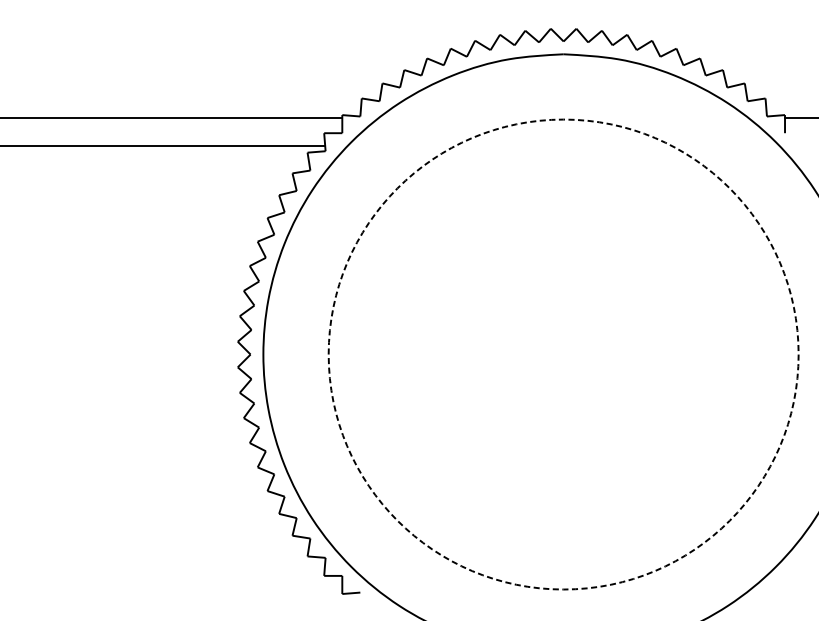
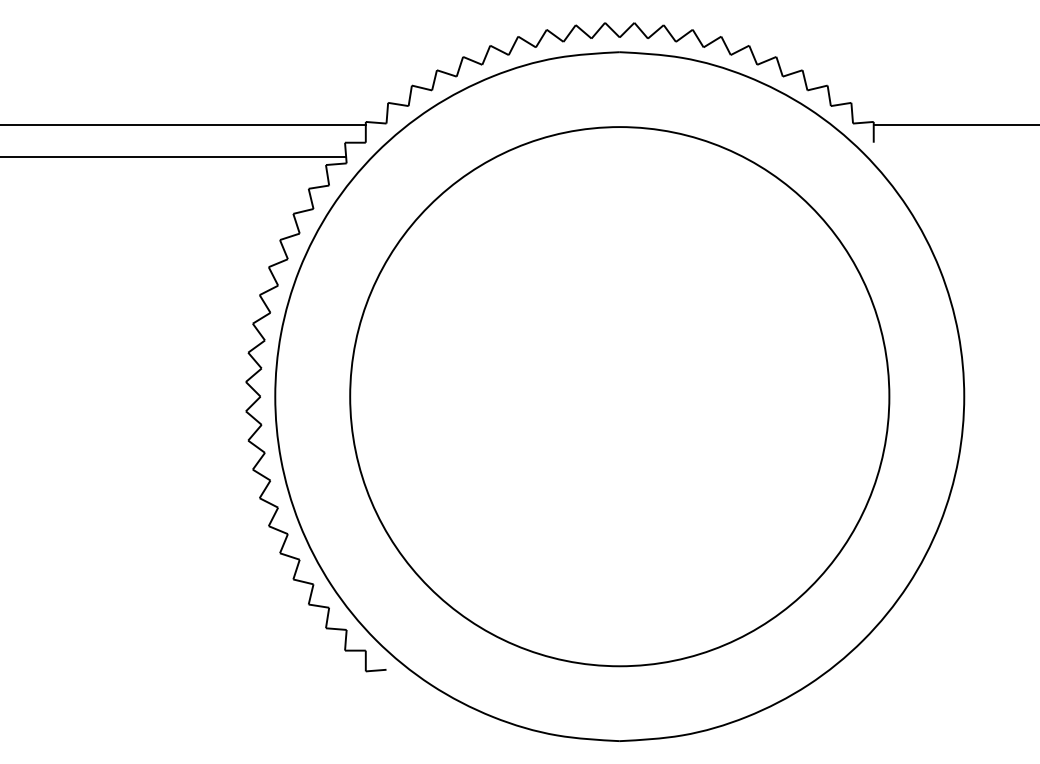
circle: (563, 354) -> (619, 396), dashed -> solid

